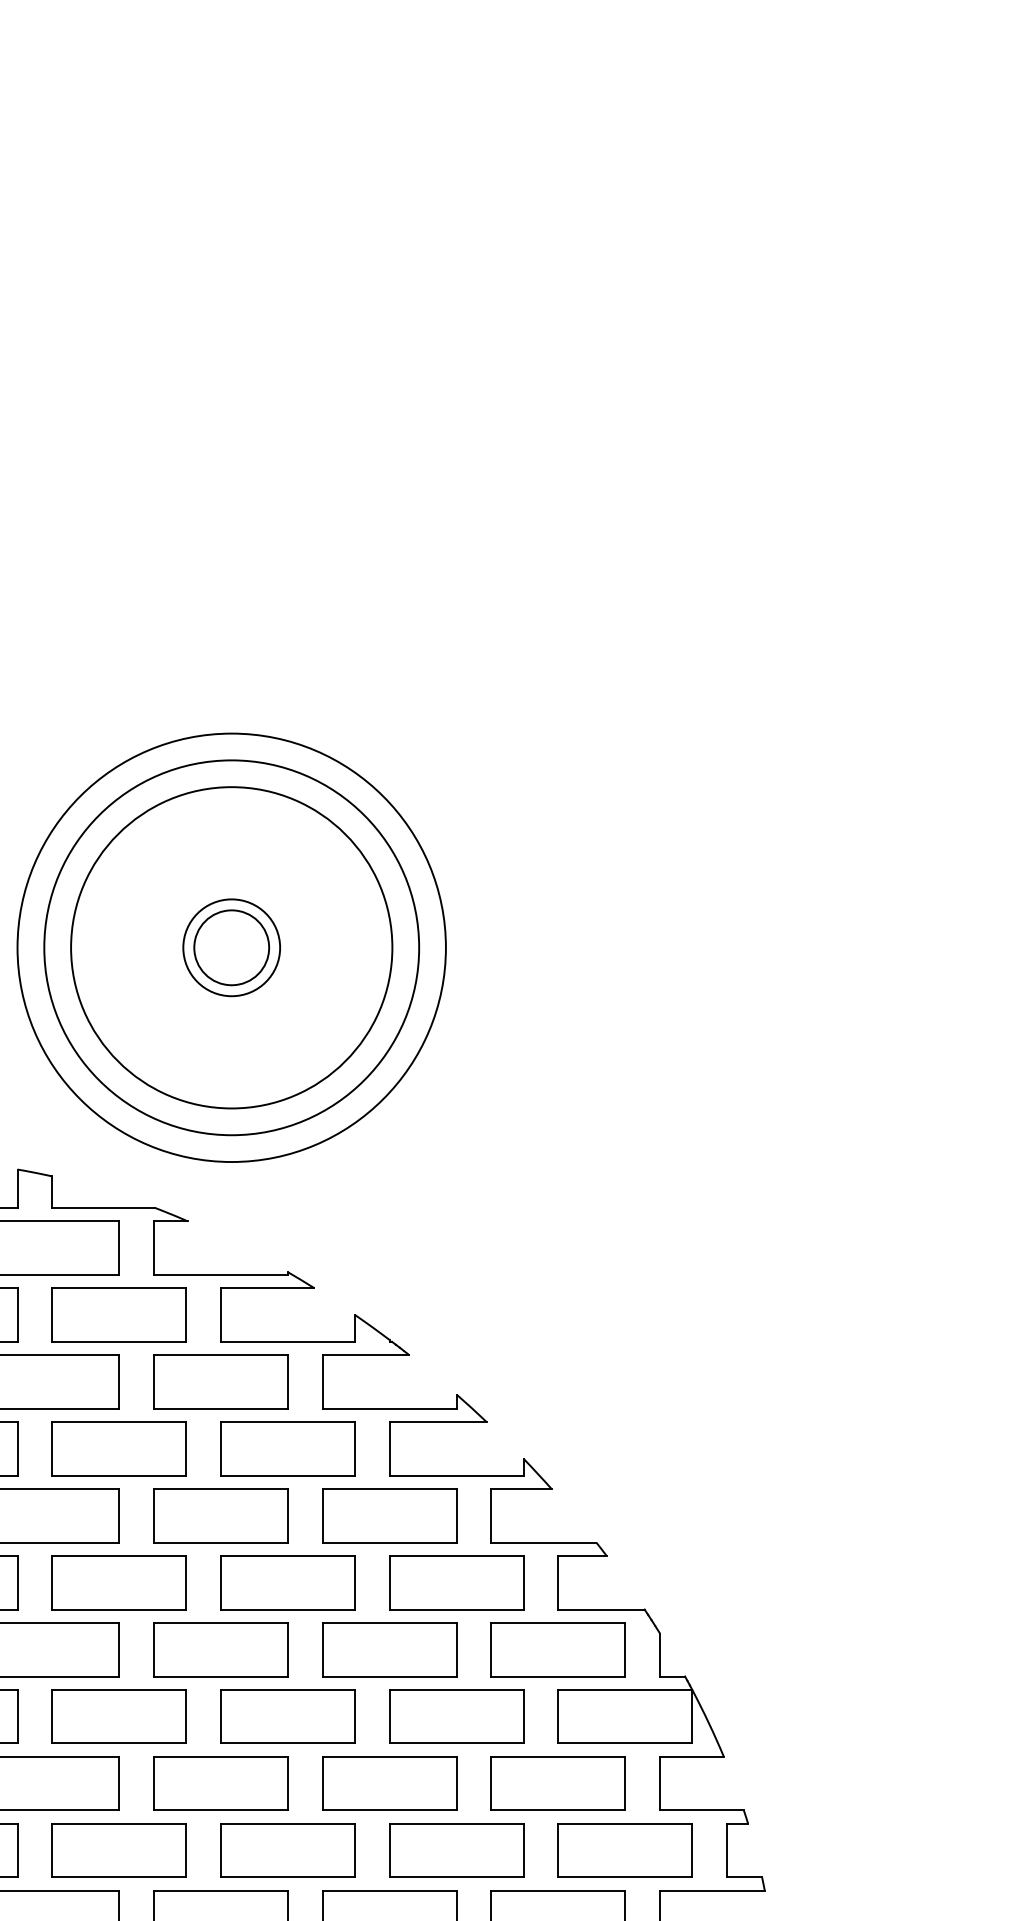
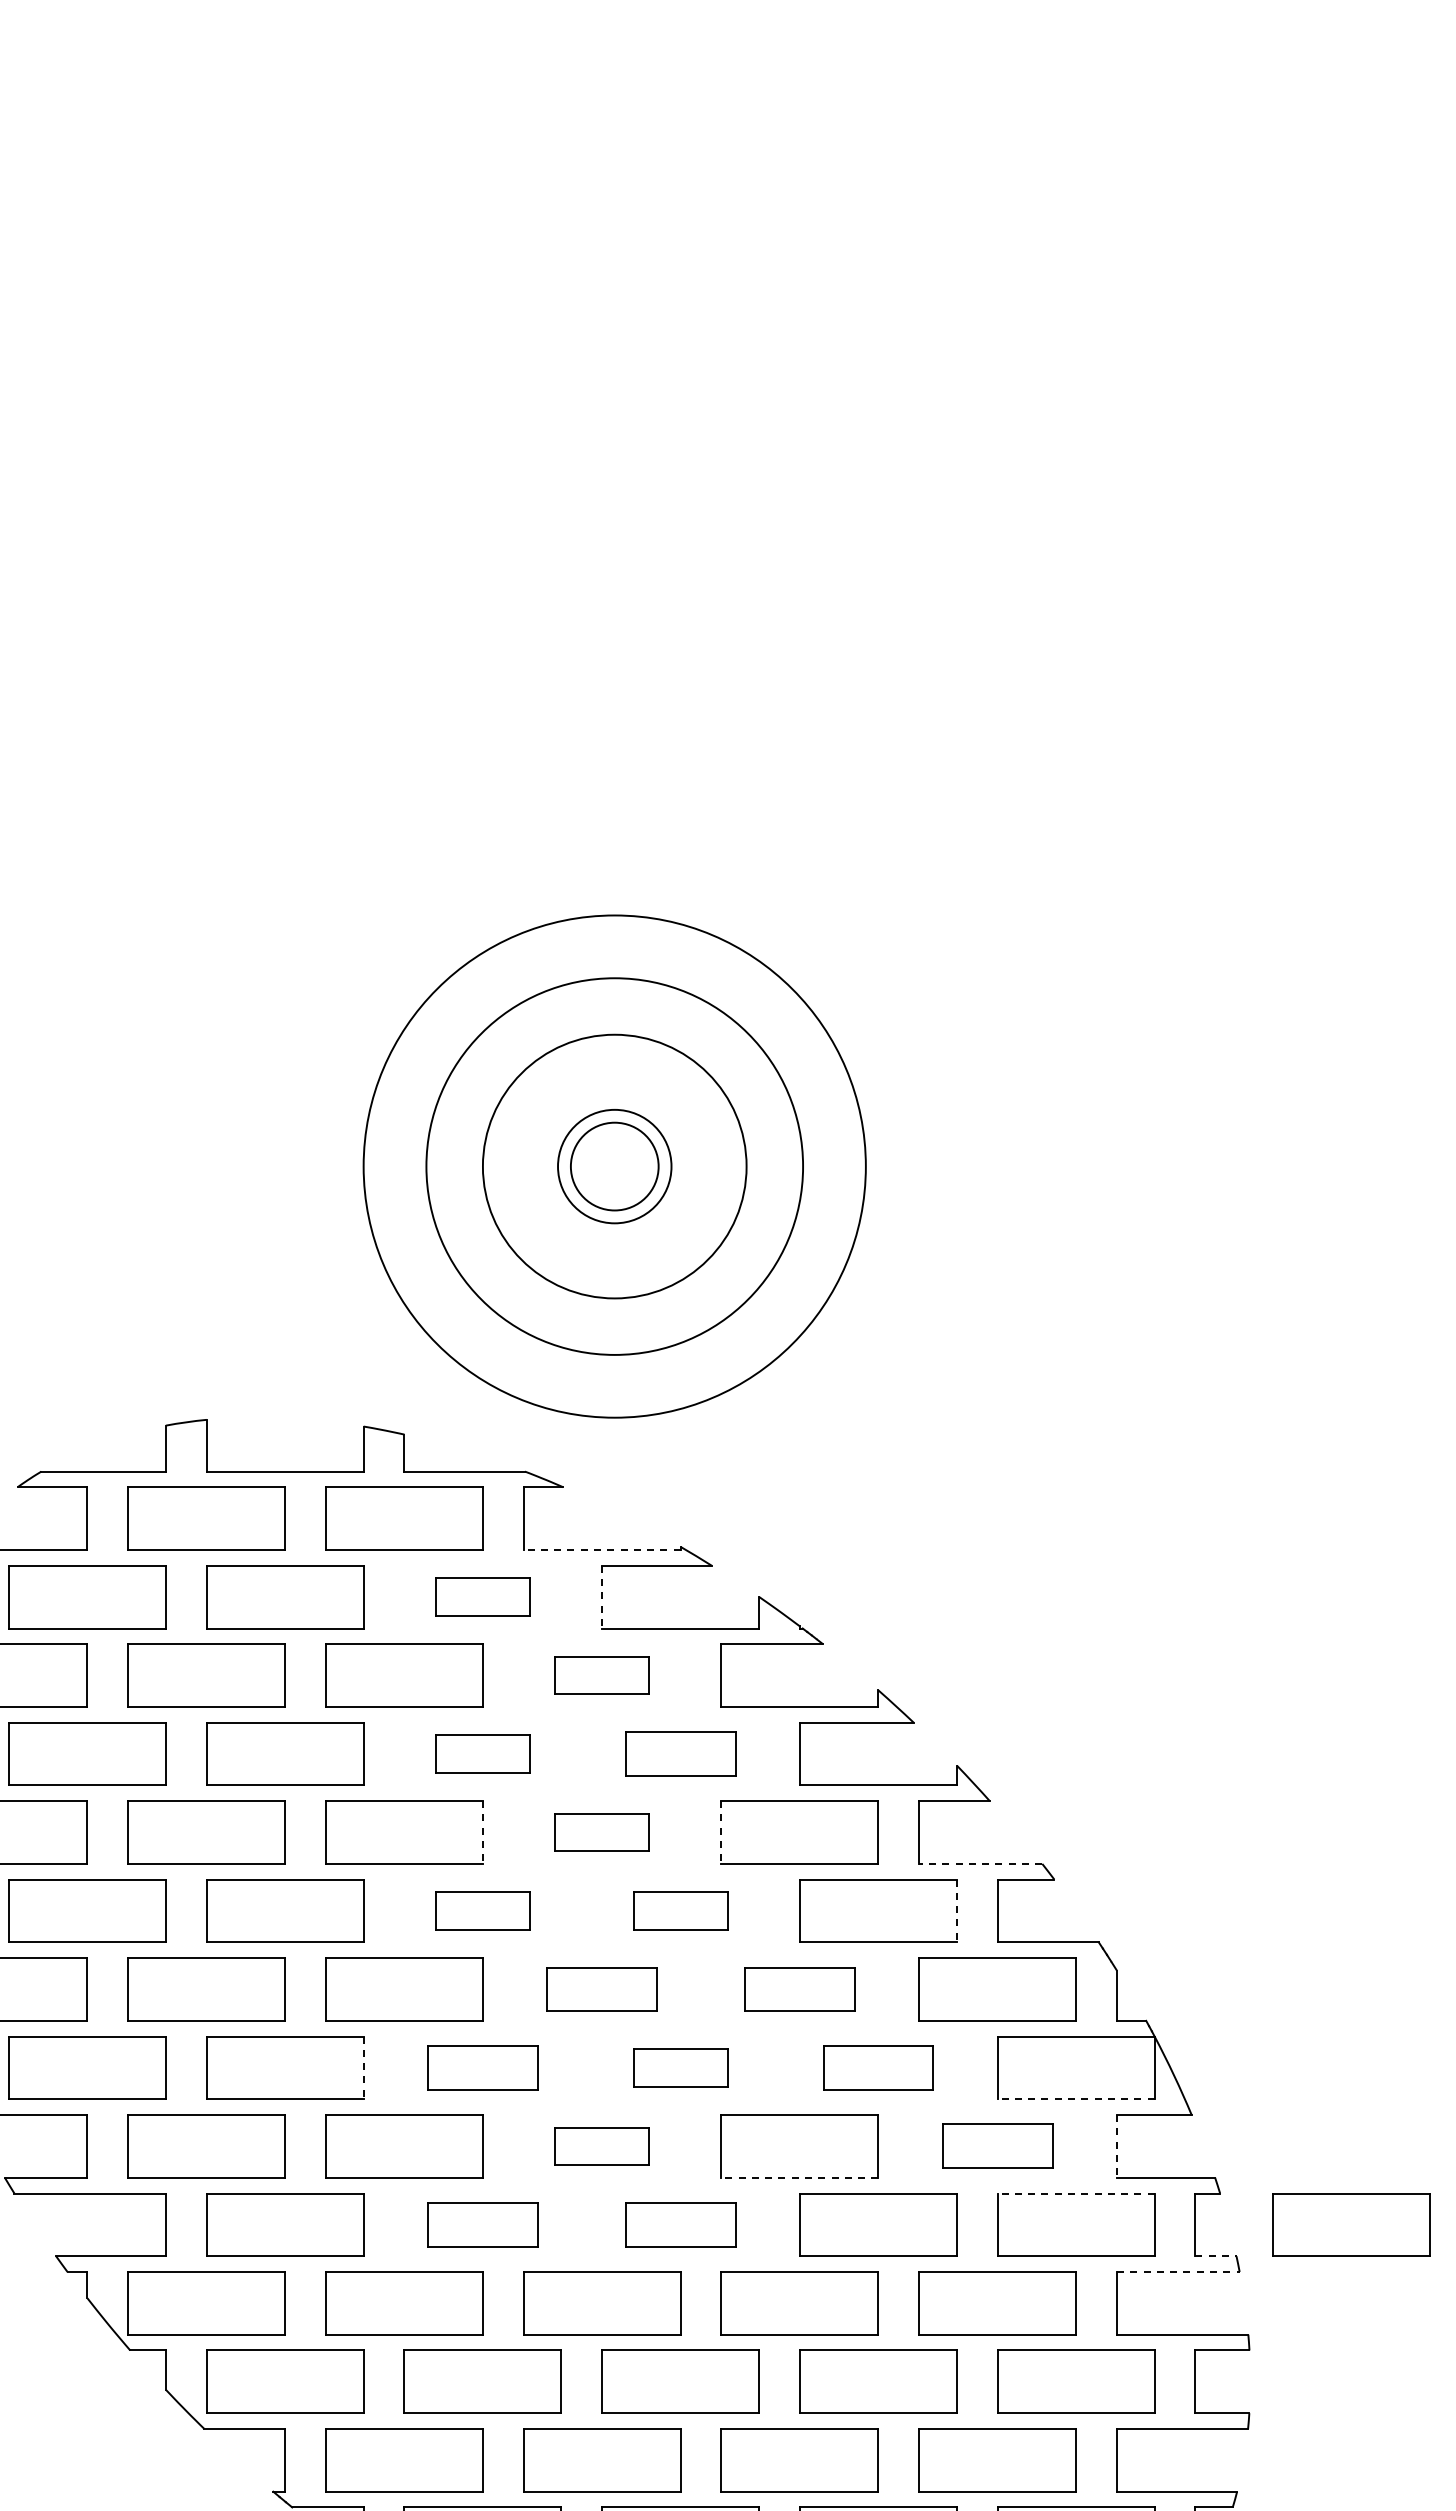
circle: (231, 947) -> (614, 1166), size x0.6
line: (220, 1275) -> (601, 1550), solid -> dashed
part: (118, 1315) -> (482, 1597), size x0.6
line: (221, 1315) -> (602, 1597), solid -> dashed
part: (221, 1381) -> (602, 1675), size x0.6
part: (118, 1448) -> (482, 1753), size x0.6
part: (287, 1448) -> (680, 1753), size x0.7
part: (221, 1515) -> (602, 1832), size x0.6
line: (118, 1516) -> (482, 1833), solid -> dashed
line: (322, 1516) -> (721, 1833), solid -> dashed
line: (543, 1542) -> (980, 1863), solid -> dashed
part: (118, 1582) -> (482, 1910), size x0.6
part: (287, 1582) -> (680, 1910), size x0.6
line: (523, 1583) -> (956, 1911), solid -> dashed
part: (221, 1649) -> (602, 1989), size x0.7
part: (389, 1649) -> (799, 1989), size x0.7
part: (118, 1716) -> (482, 2067), size x0.7
part: (287, 1716) -> (680, 2067), size x0.6
part: (456, 1716) -> (878, 2067), size x0.7
line: (17, 1717) -> (363, 2068), solid -> dashed
line: (624, 1743) -> (1075, 2099), solid -> dashed
part: (221, 1783) -> (602, 2146), size x0.6
part: (558, 1783) -> (997, 2146), size x0.7
line: (659, 1783) -> (1116, 2146), solid -> dashed
line: (389, 1810) -> (799, 2177), solid -> dashed
line: (624, 1823) -> (1075, 2193), solid -> dashed
part: (118, 1850) -> (482, 2224), size x0.7
part: (287, 1850) -> (680, 2224), size x0.7
part: (860, 1850) -> (1351, 2224), added
line: (744, 1877) -> (1215, 2256), solid -> dashed
line: (712, 1891) -> (1178, 2272), solid -> dashed

